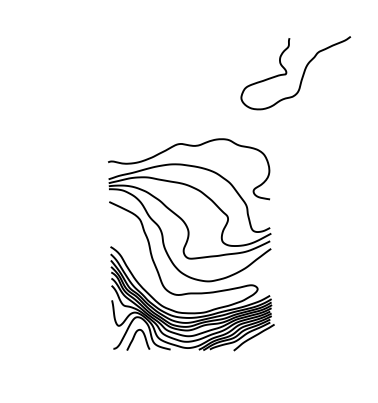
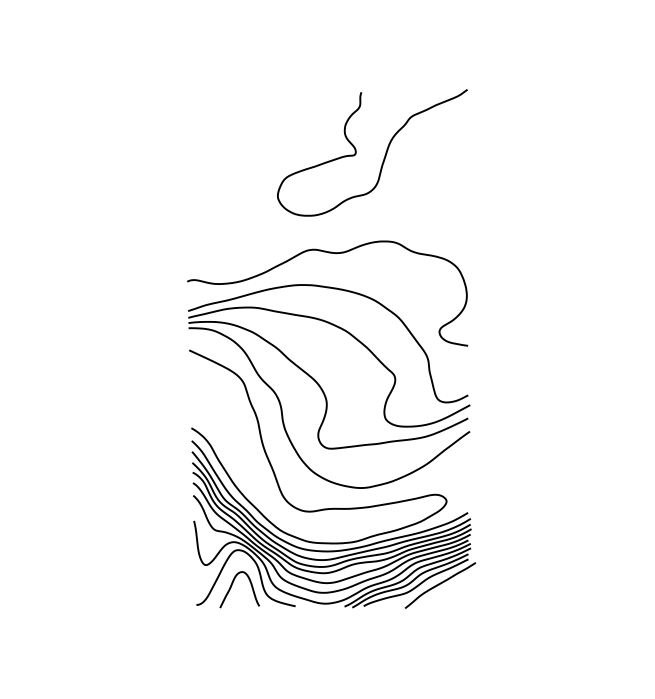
curve: (302, 73) -> (383, 153), moved

